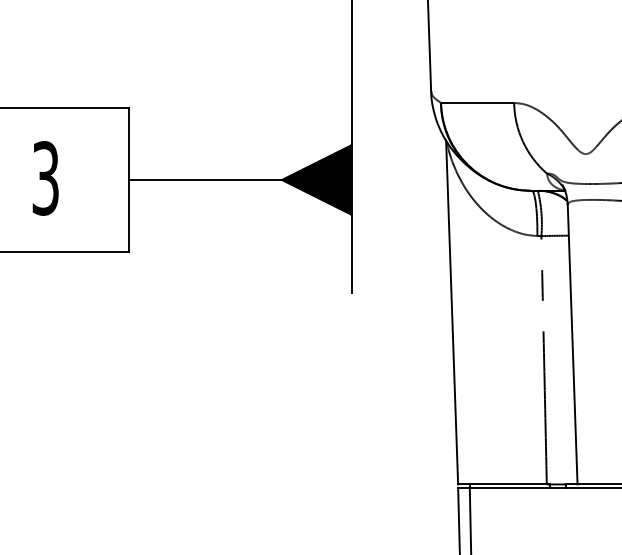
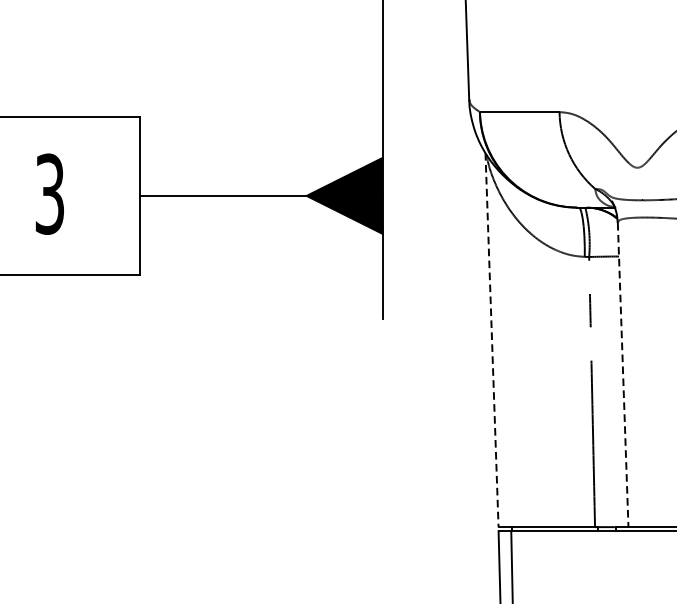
line: (452, 312) -> (492, 340), solid -> dashed
line: (572, 344) -> (622, 374), solid -> dashed

